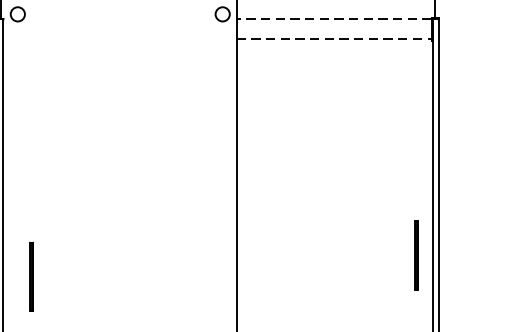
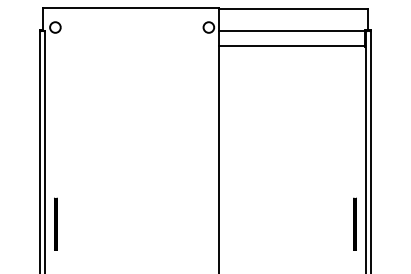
line: (332, 19) -> (291, 31), dashed -> solid
line: (334, 38) -> (292, 45), dashed -> solid
line: (415, 254) -> (354, 223), moved
line: (31, 275) -> (55, 223), moved

